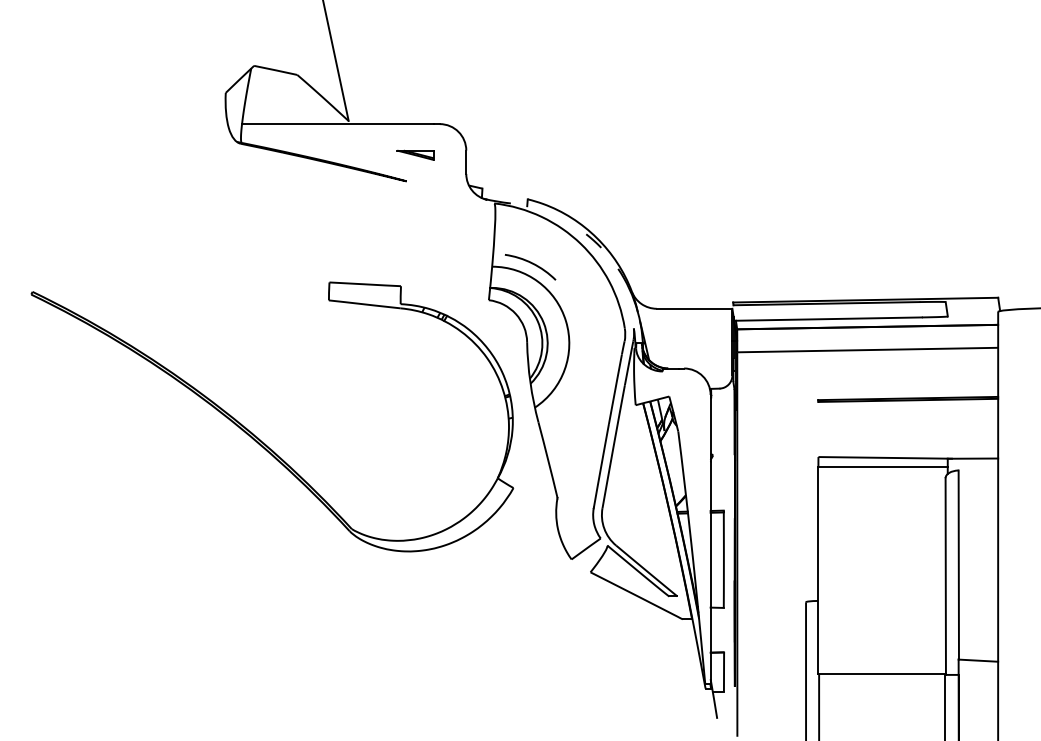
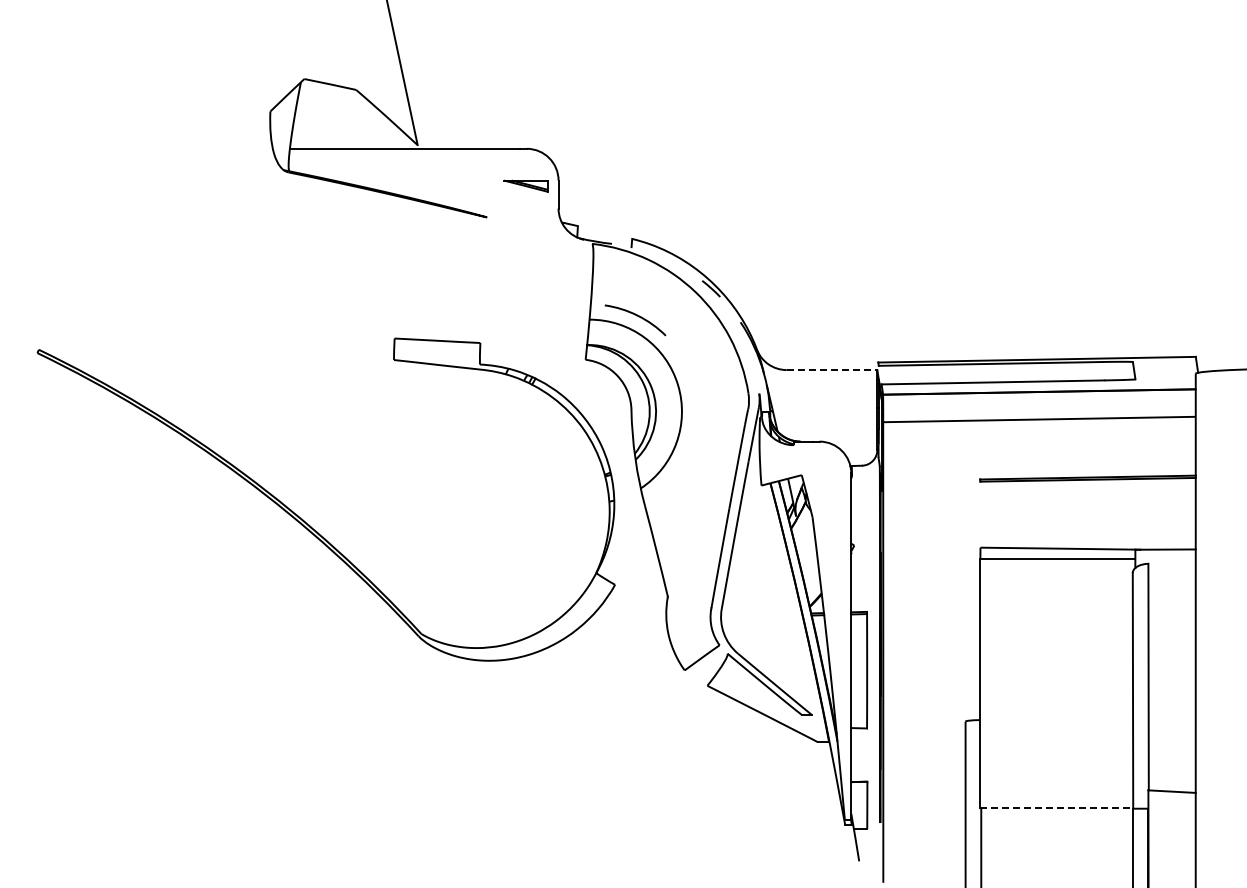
part: (415, 154) -> (525, 185), moved
line: (694, 309) -> (832, 370), solid -> dashed
line: (881, 674) -> (1056, 808), solid -> dashed

